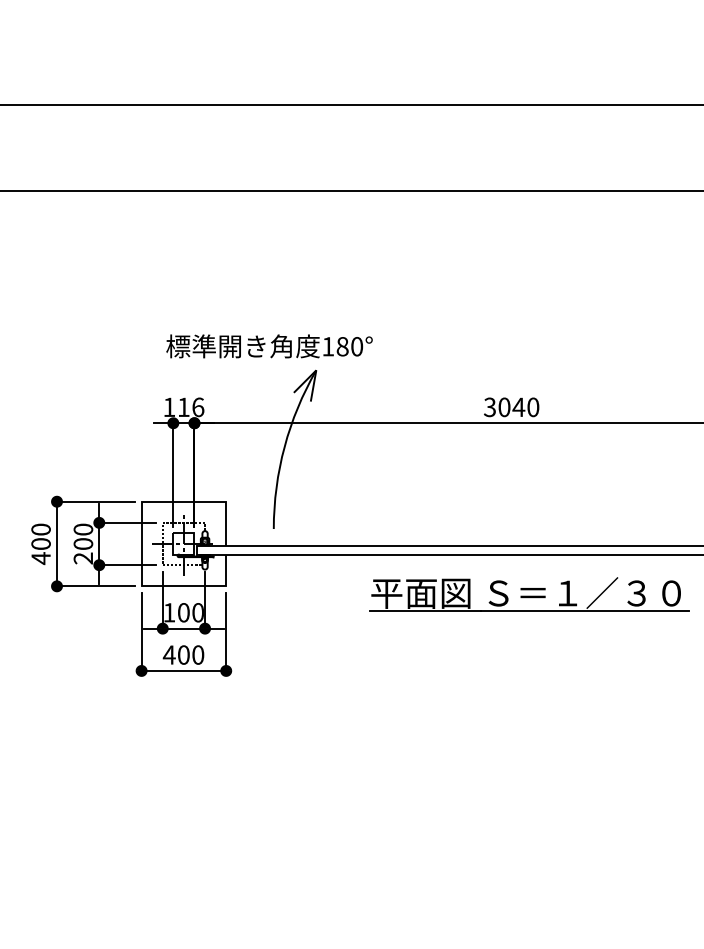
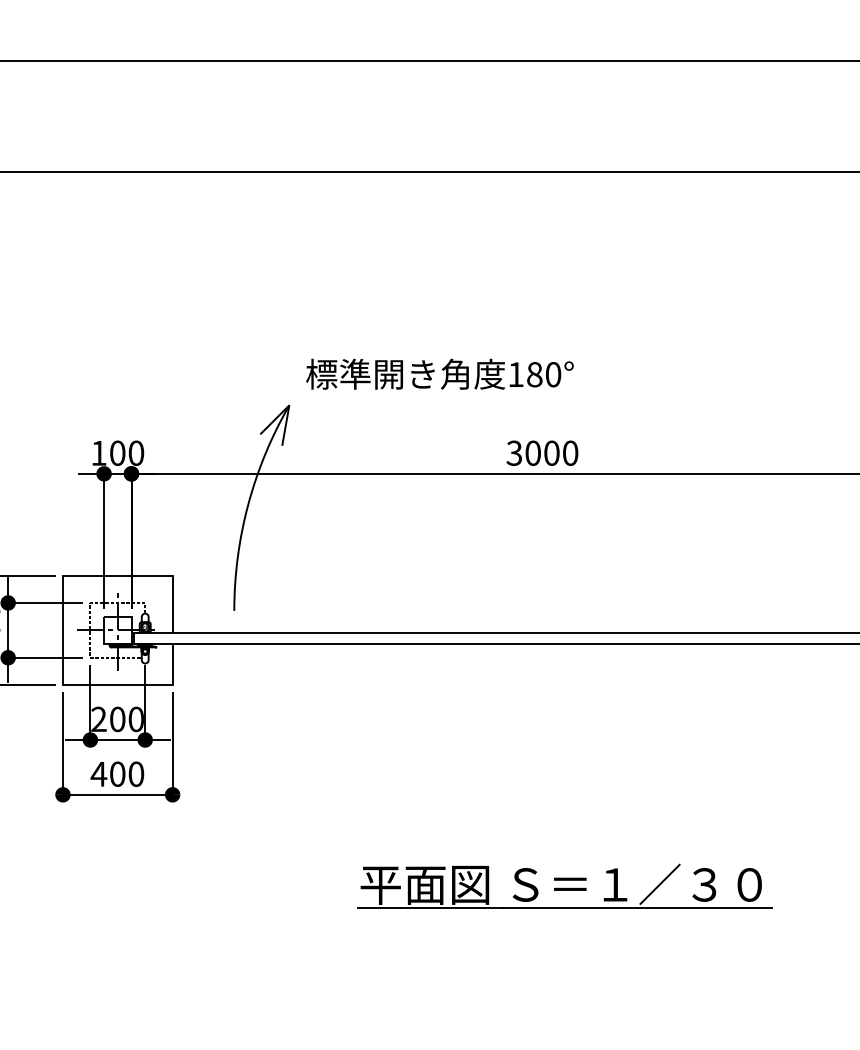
text: (269, 346) -> (439, 374), moved
text: (191, 407) -> (127, 453), 116 -> 100
text: (518, 407) -> (551, 453), 3040 -> 3000
part: (529, 594) -> (565, 886), moved
text: (169, 612) -> (99, 719), 100 -> 200

